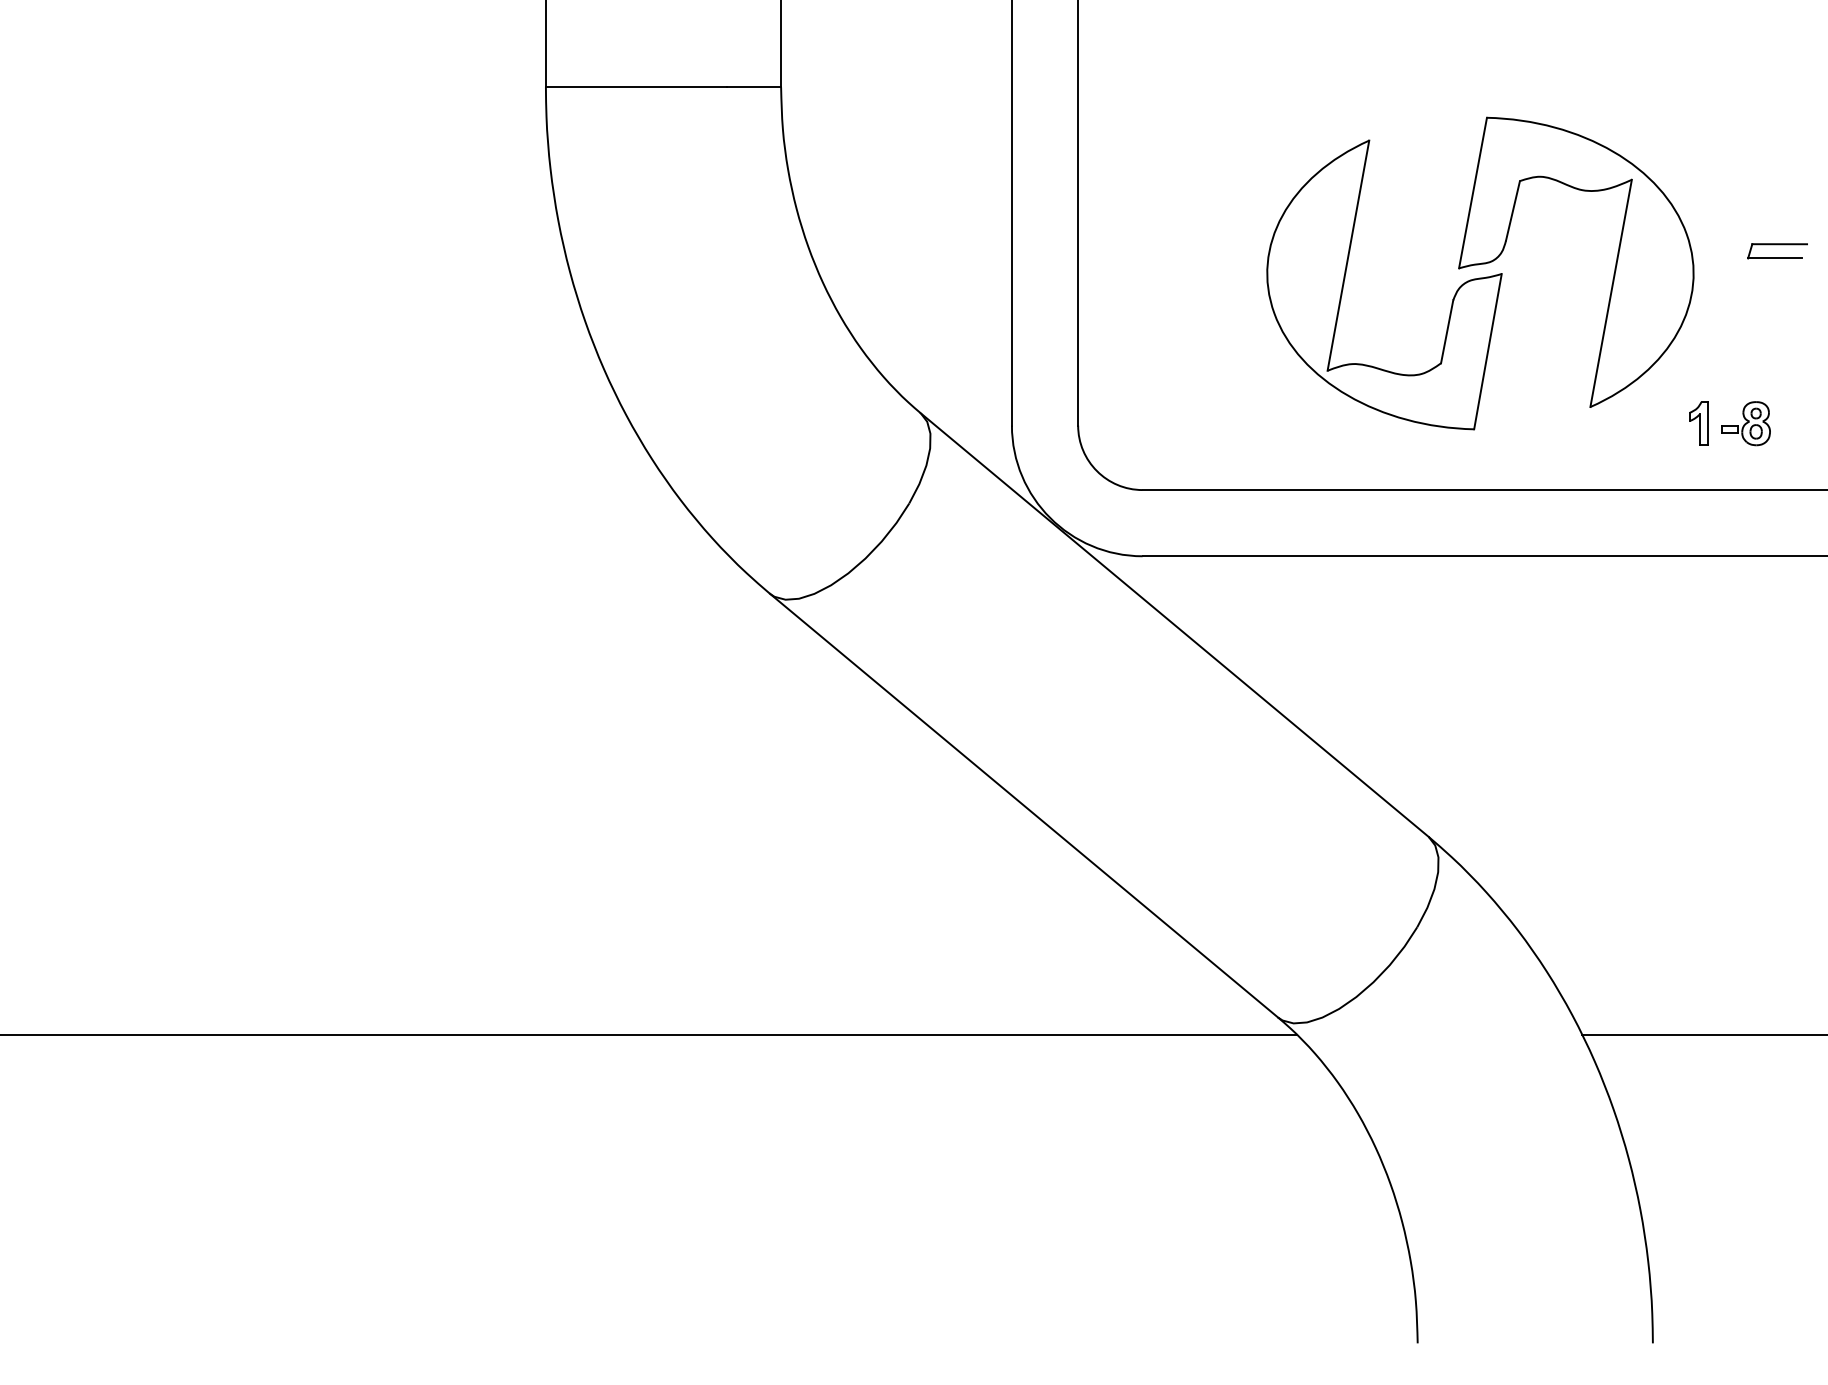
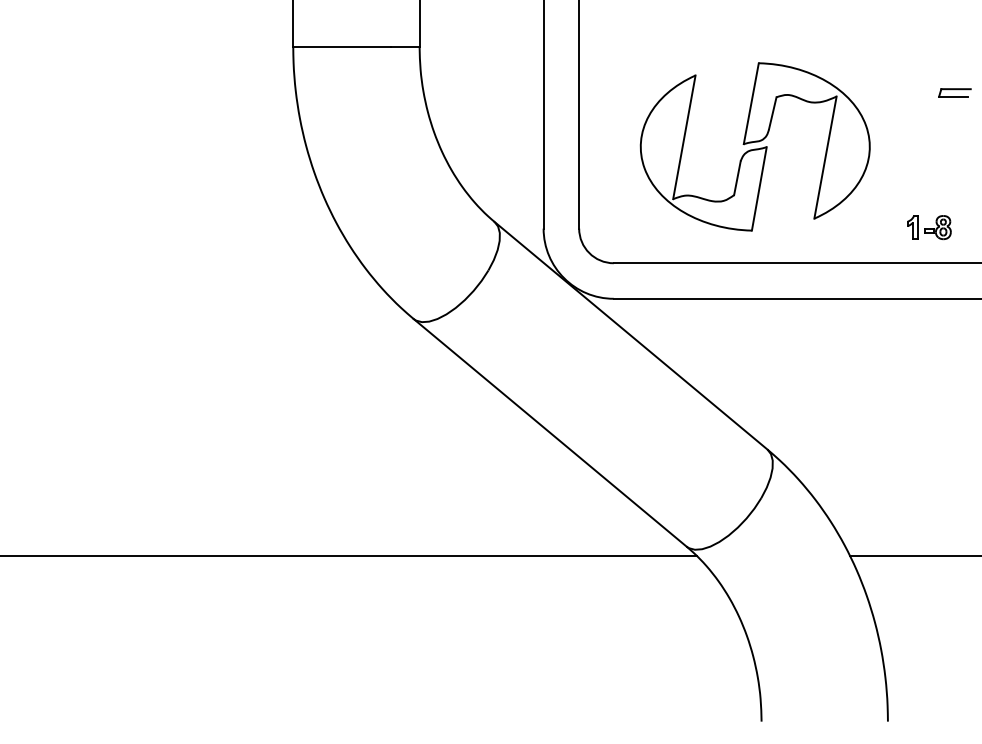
part: (1776, 250) -> (954, 92), moved
part: (1478, 272) -> (754, 146), moved

